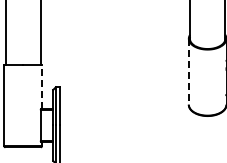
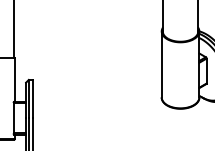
line: (188, 72) -> (161, 65), dashed -> solid
line: (42, 87) -> (15, 80), dashed -> solid

